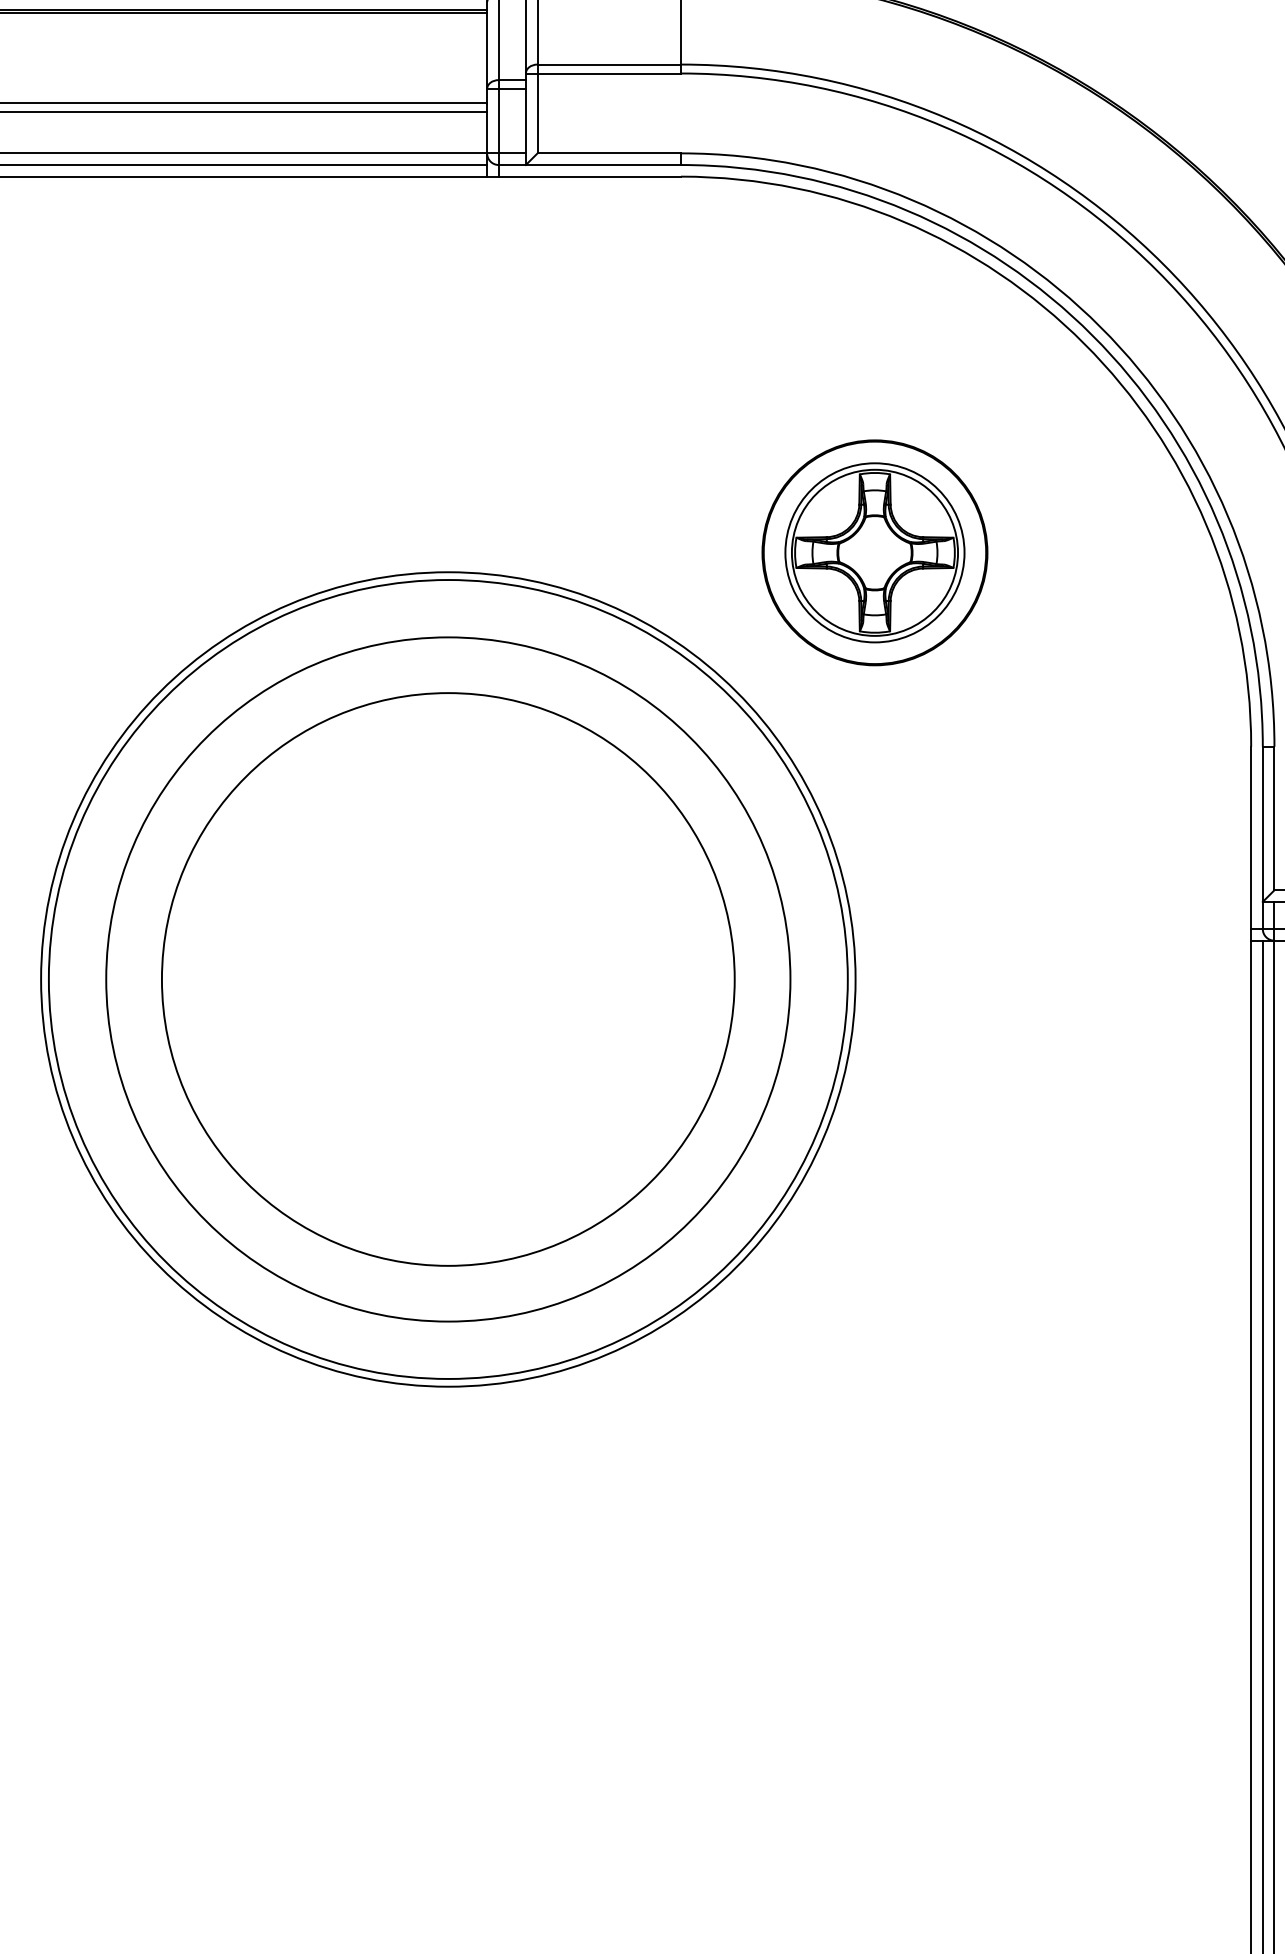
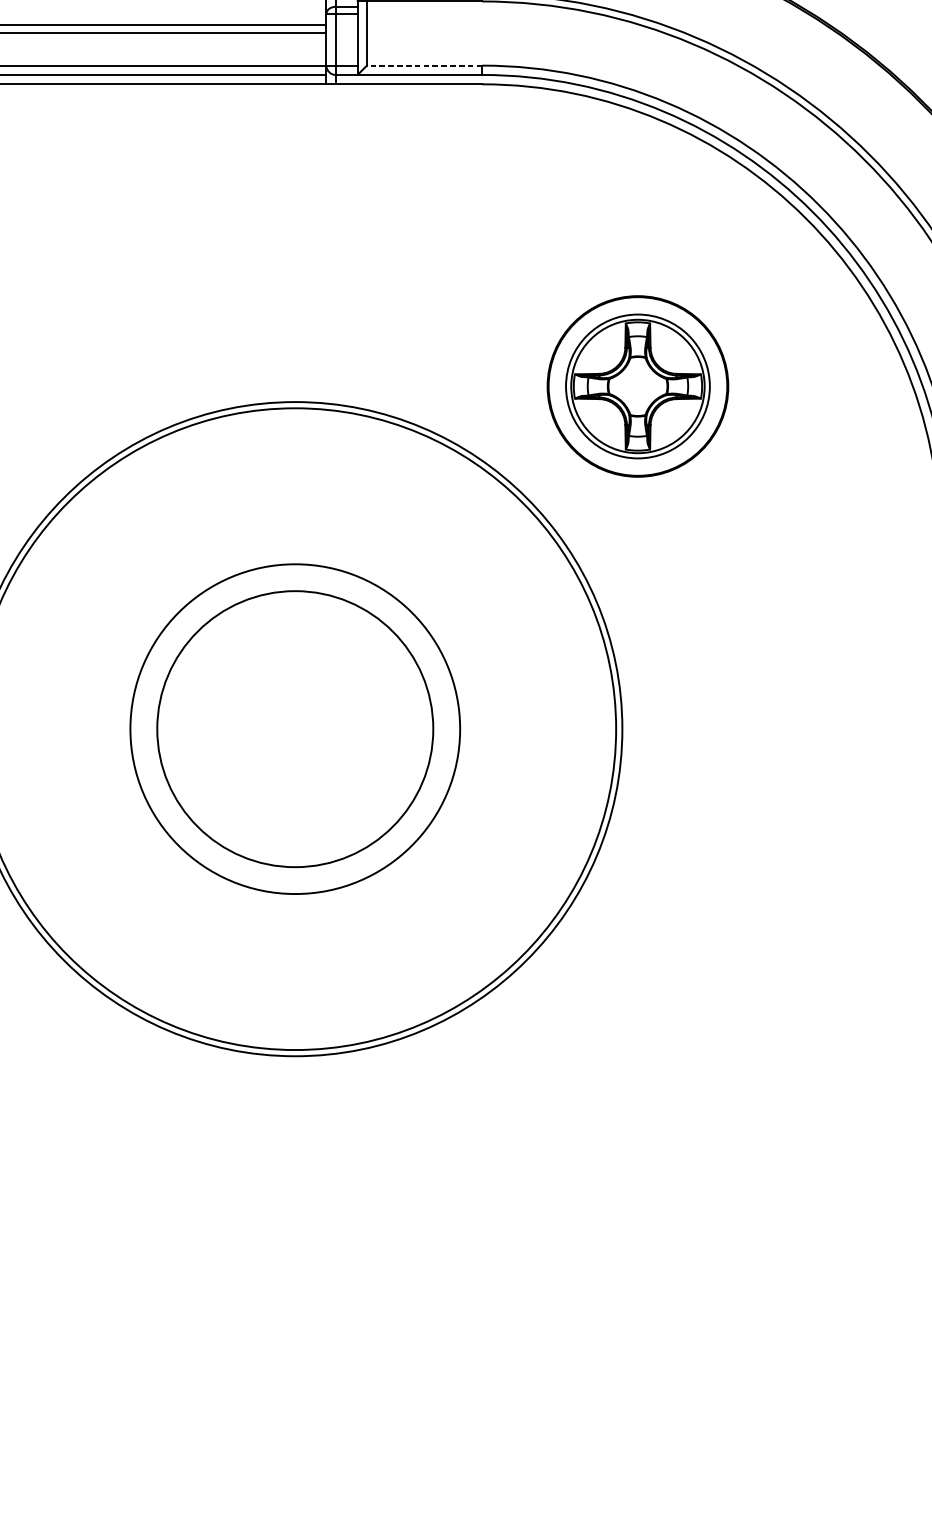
line: (609, 153) -> (424, 65), solid -> dashed
circle: (447, 979) -> (294, 729), size x0.6
circle: (448, 979) -> (295, 729), size x0.6

